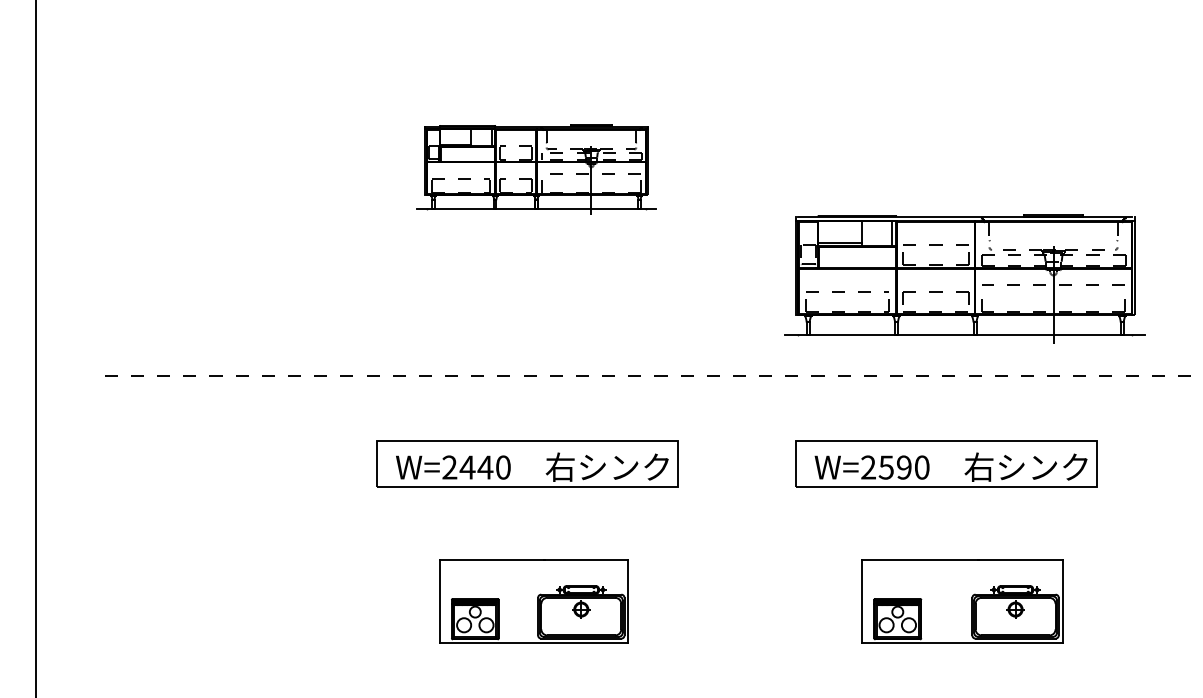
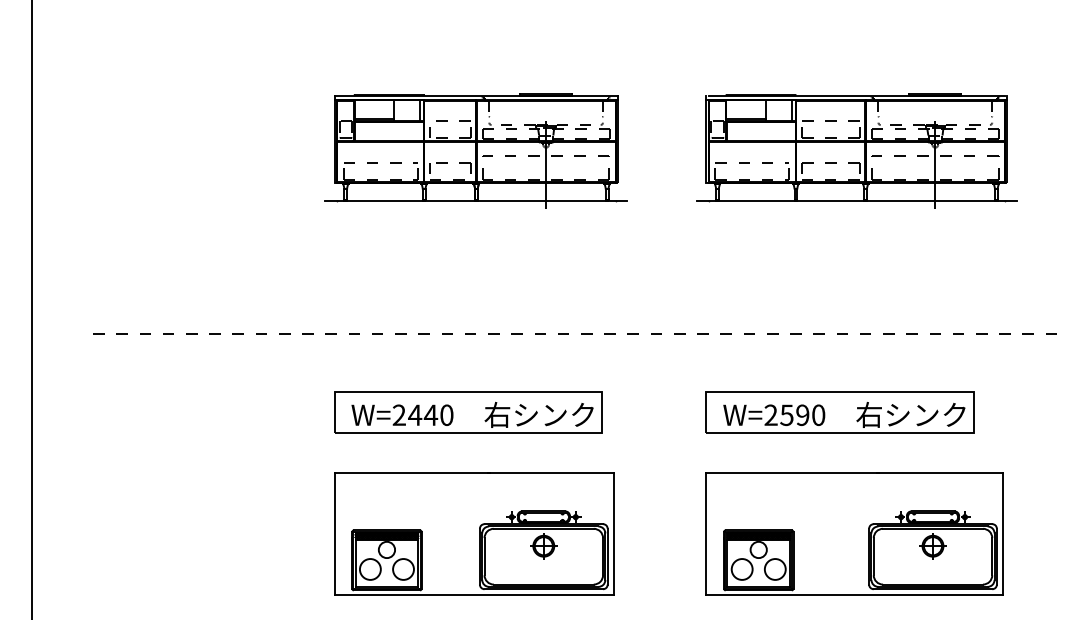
part: (535, 169) -> (475, 150), size x1.43
part: (964, 278) -> (856, 150), moved
part: (534, 600) -> (474, 533), size x1.67
part: (962, 600) -> (854, 533), size x1.67

